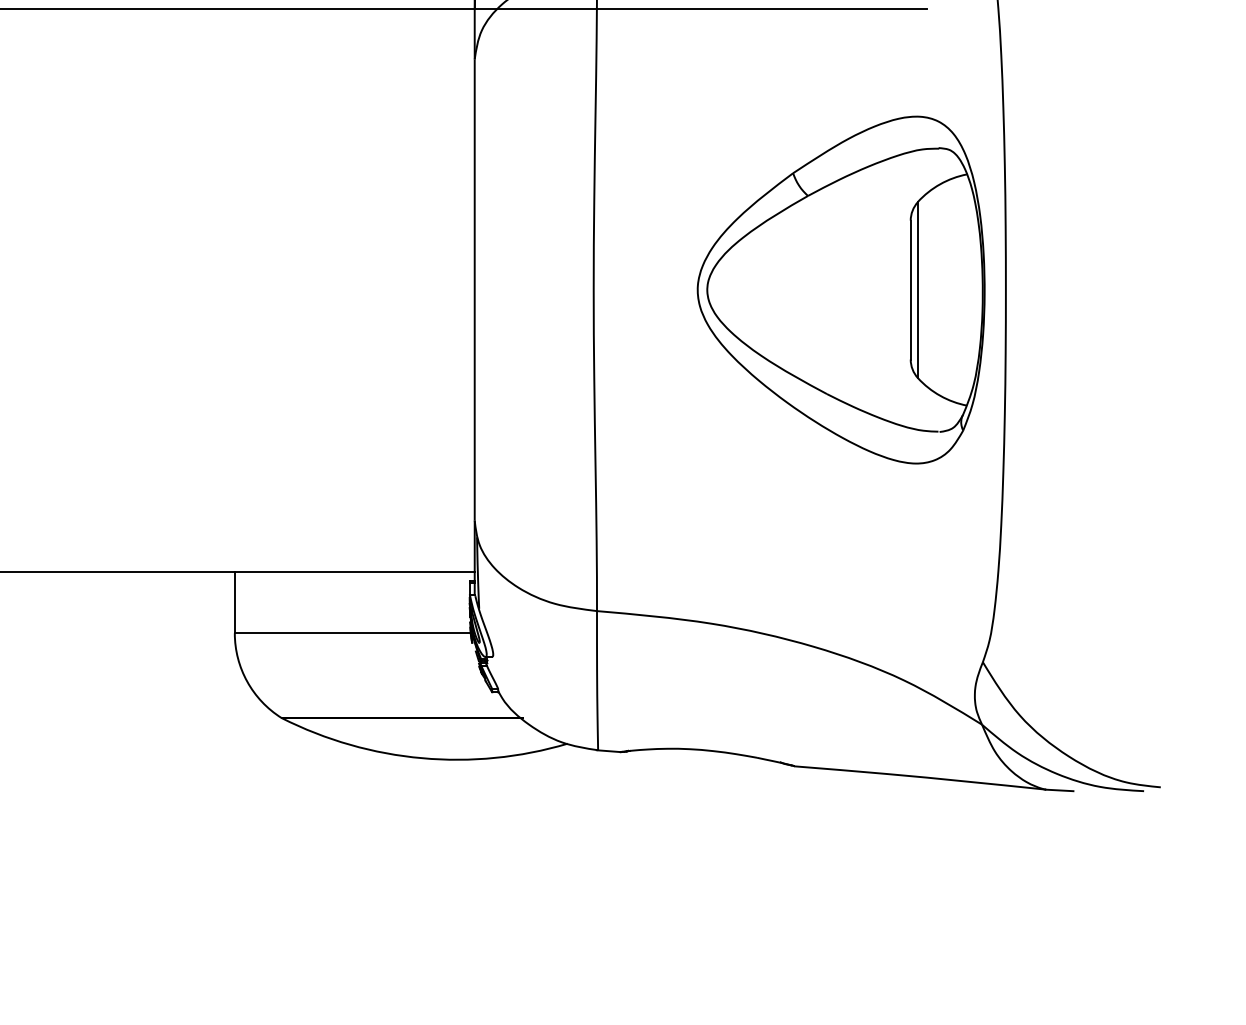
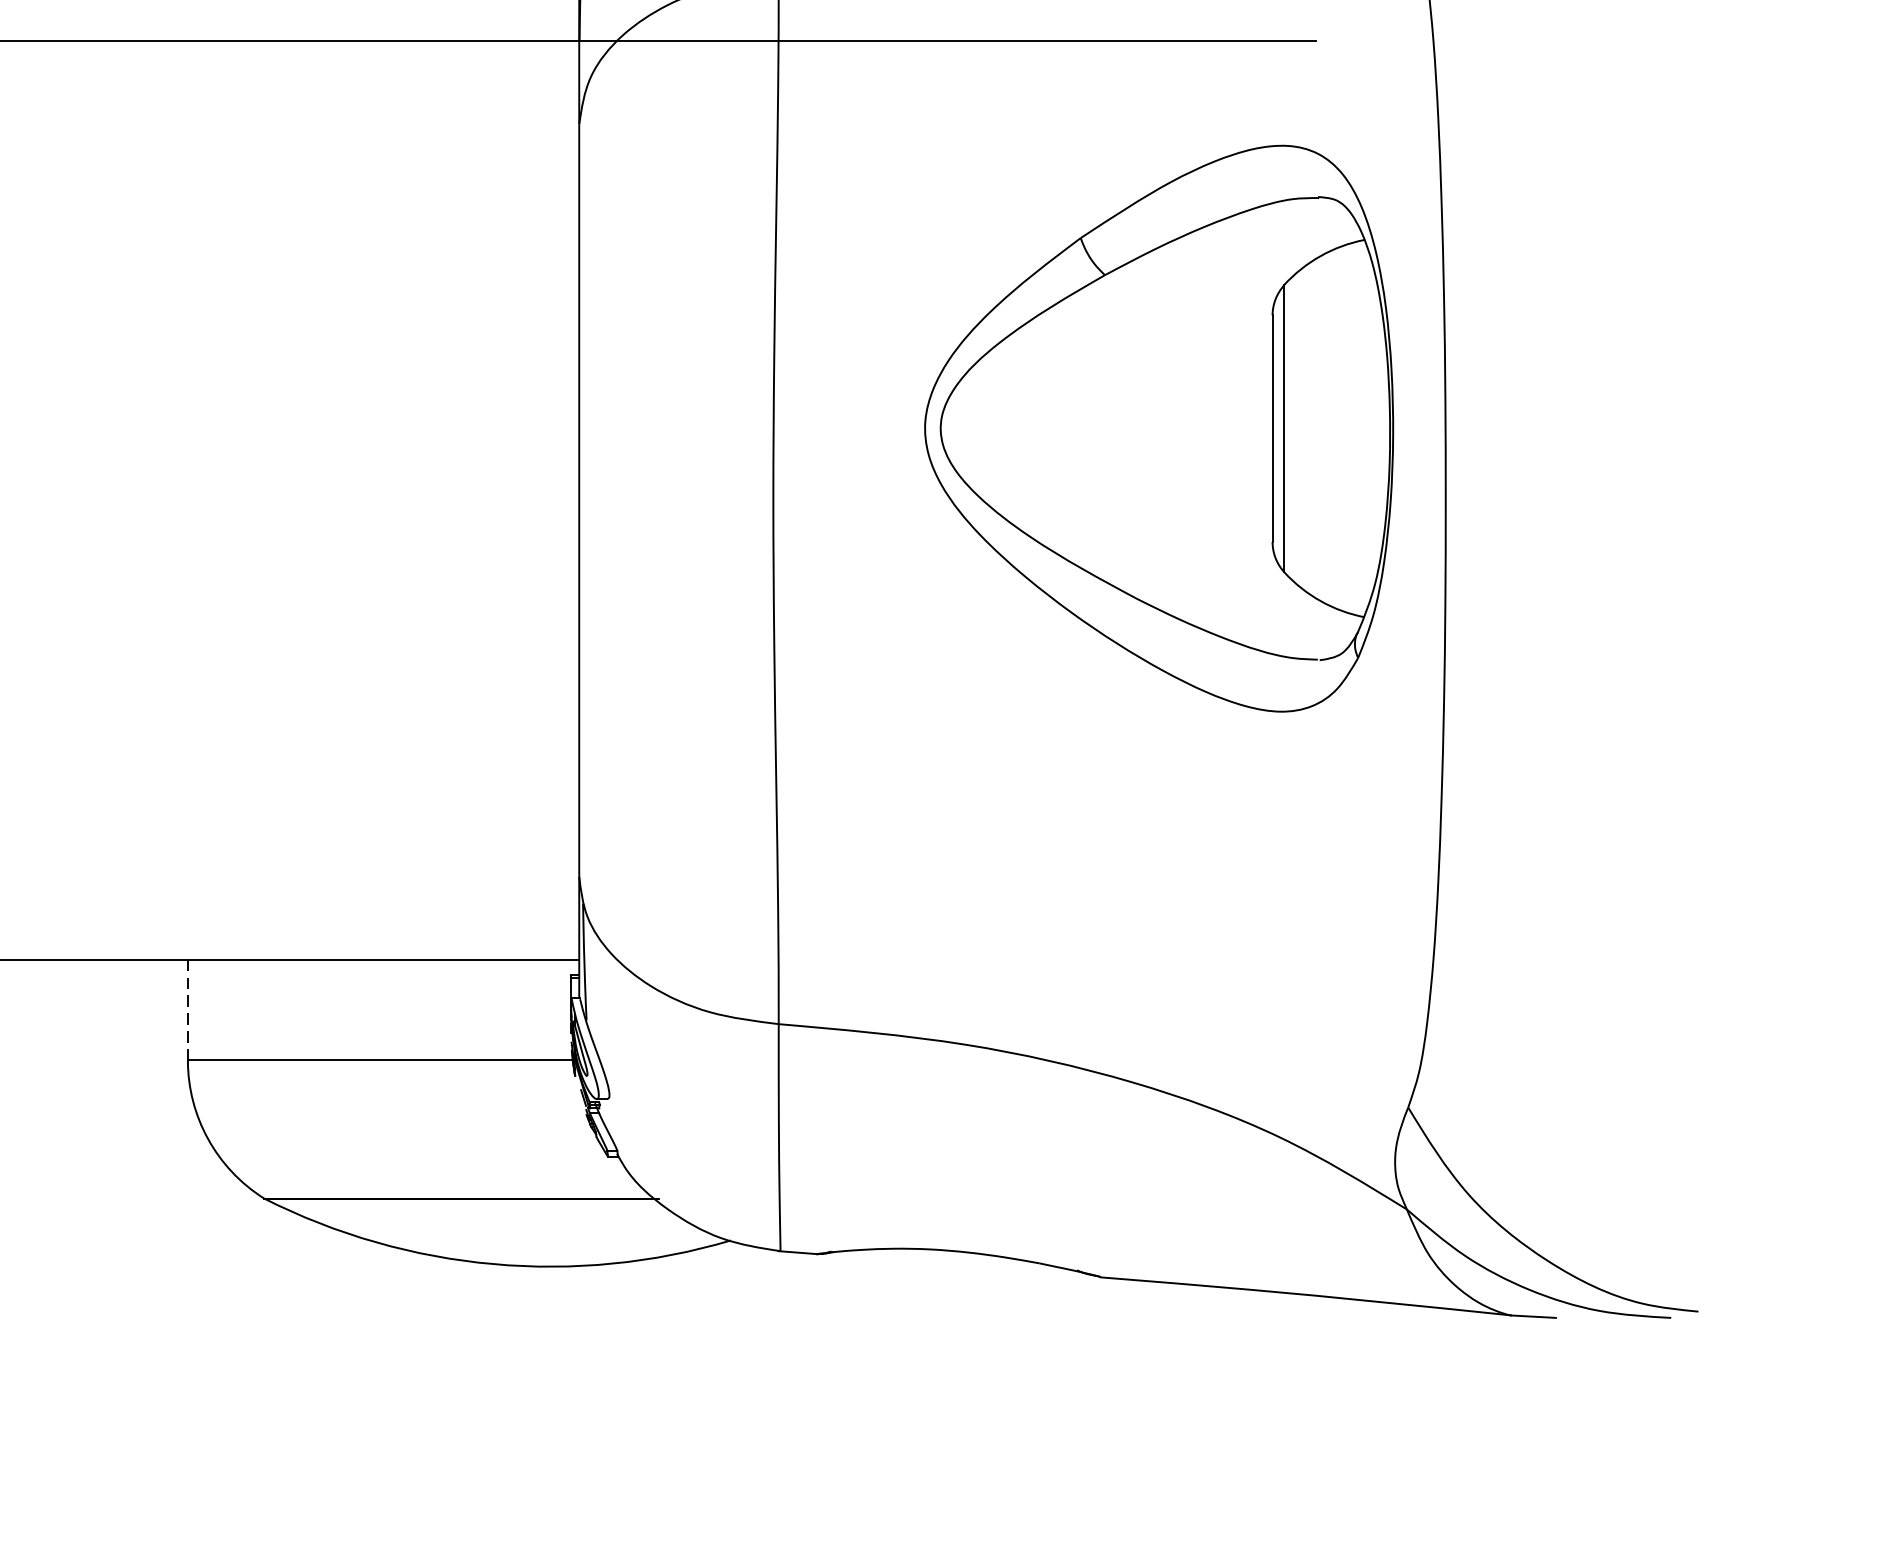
part: (840, 289) -> (1158, 427), moved
line: (234, 602) -> (187, 1010), solid -> dashed

